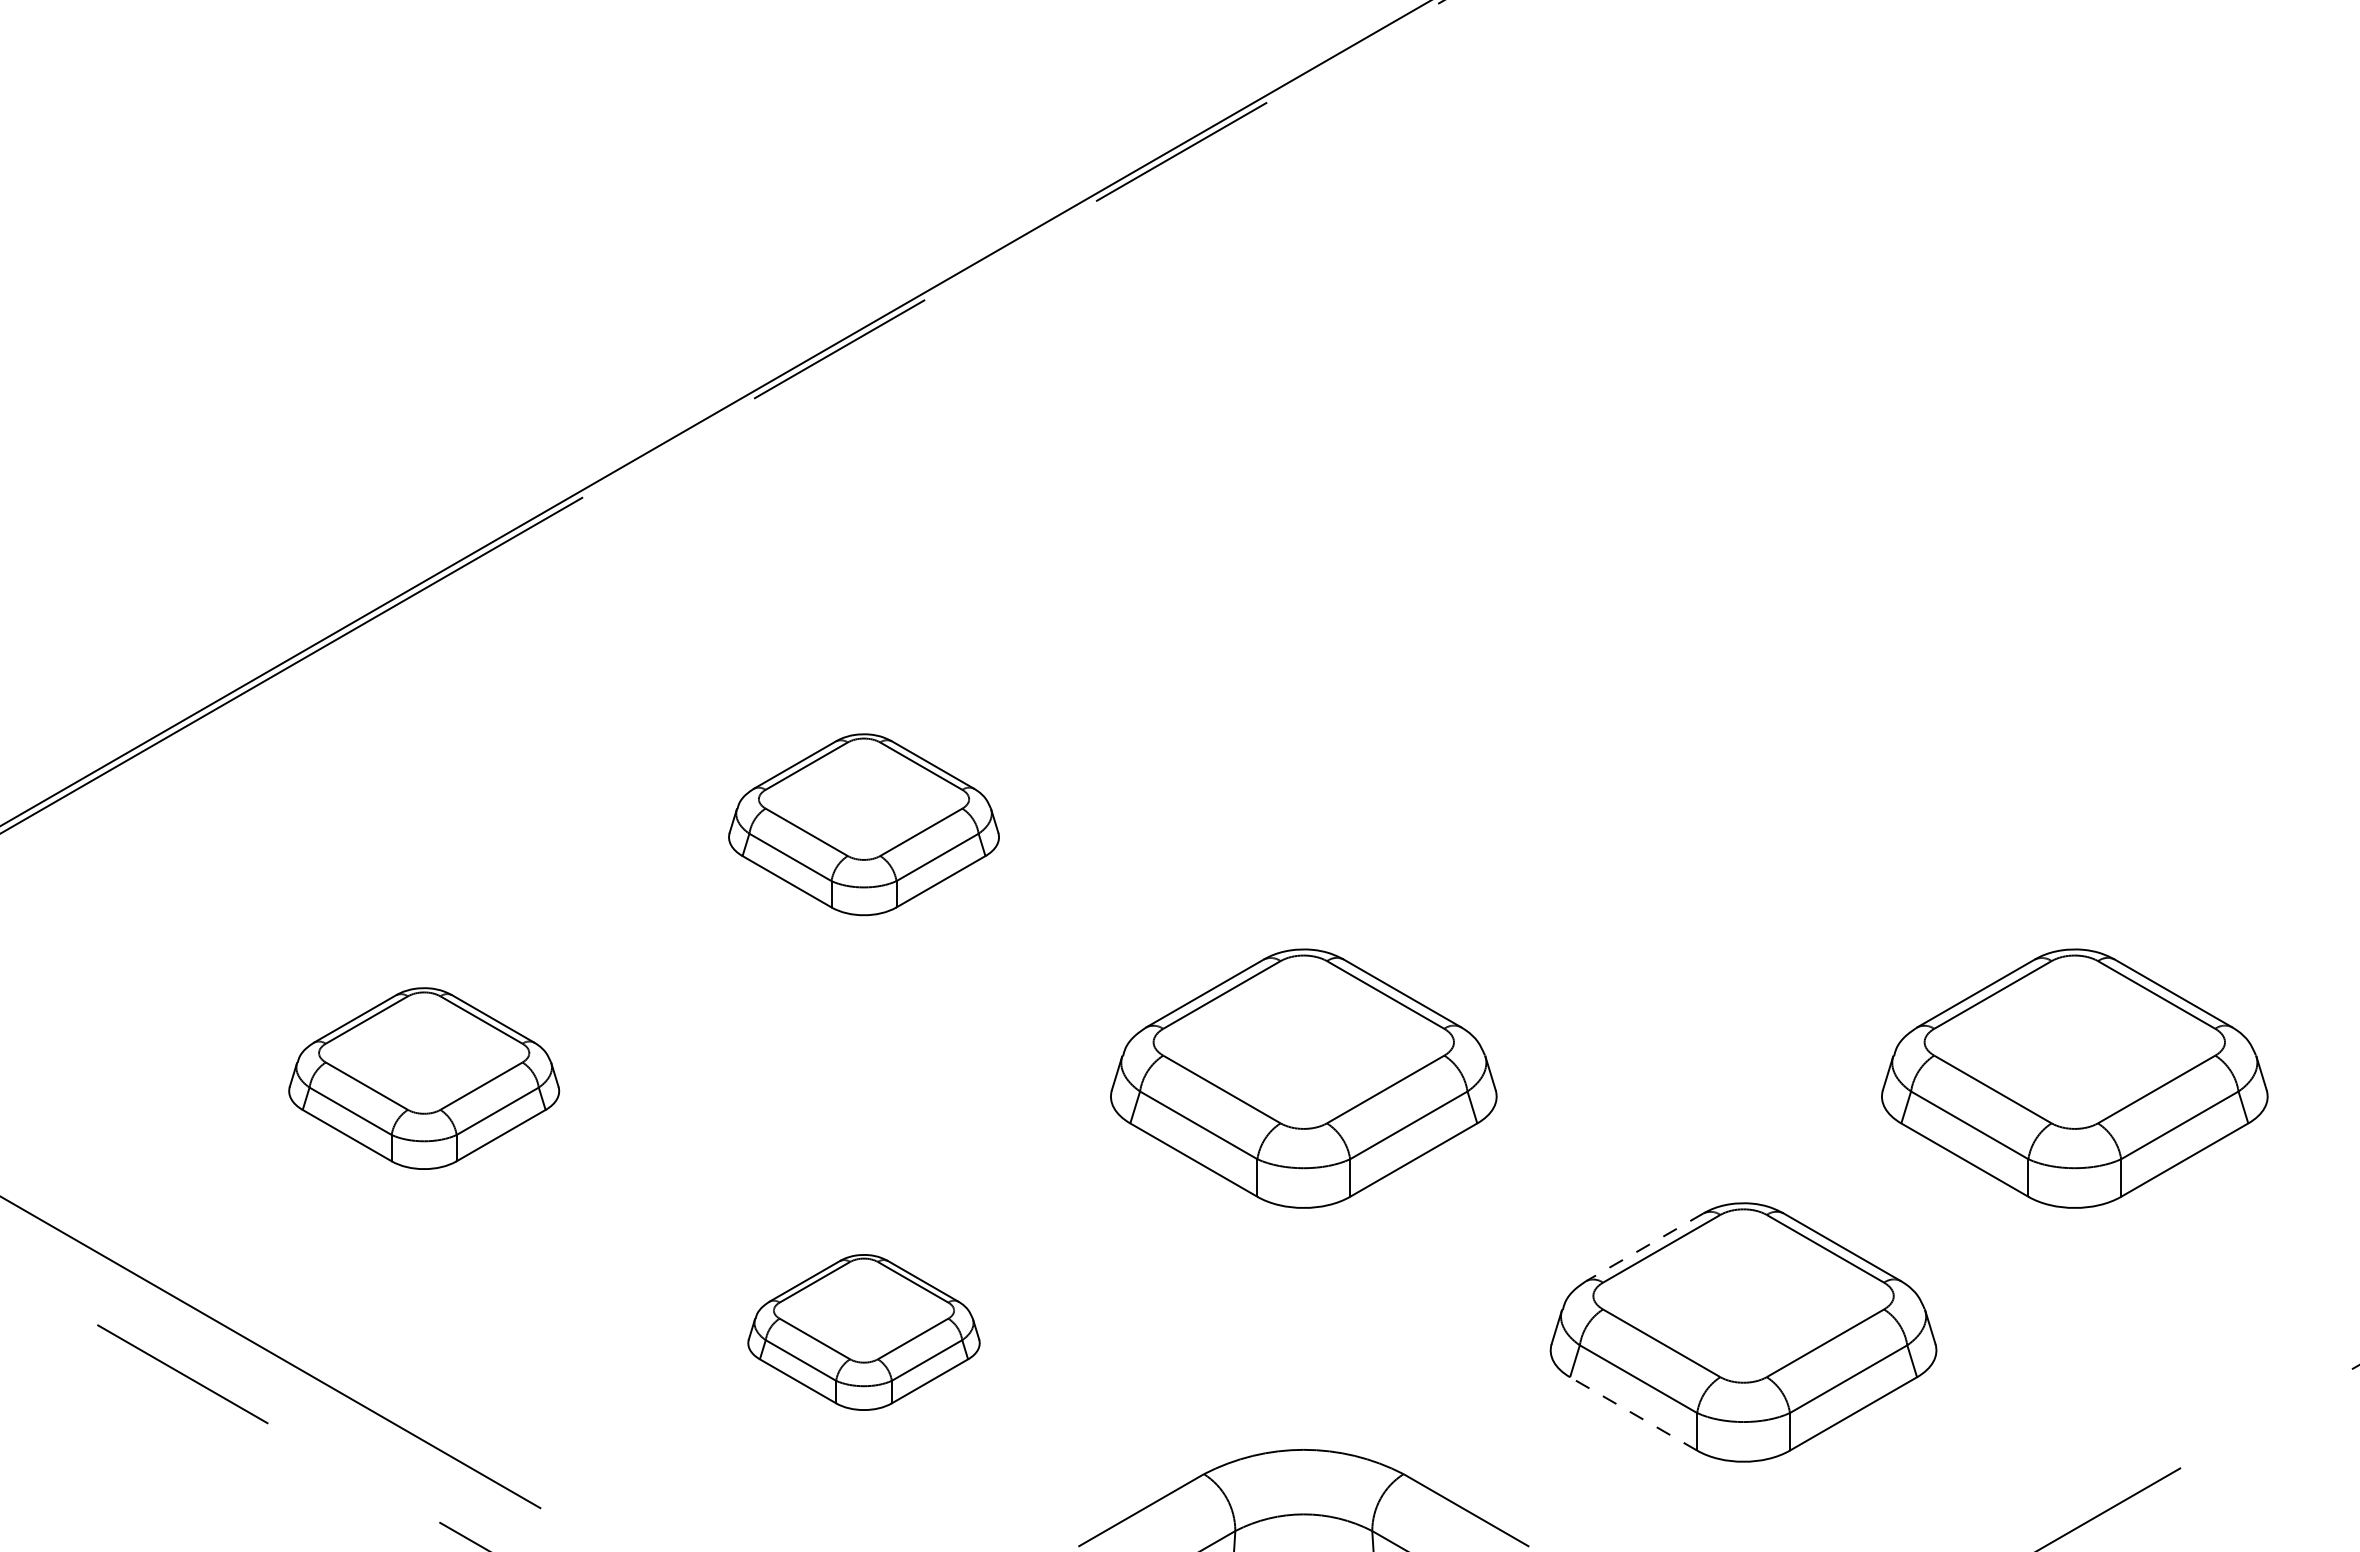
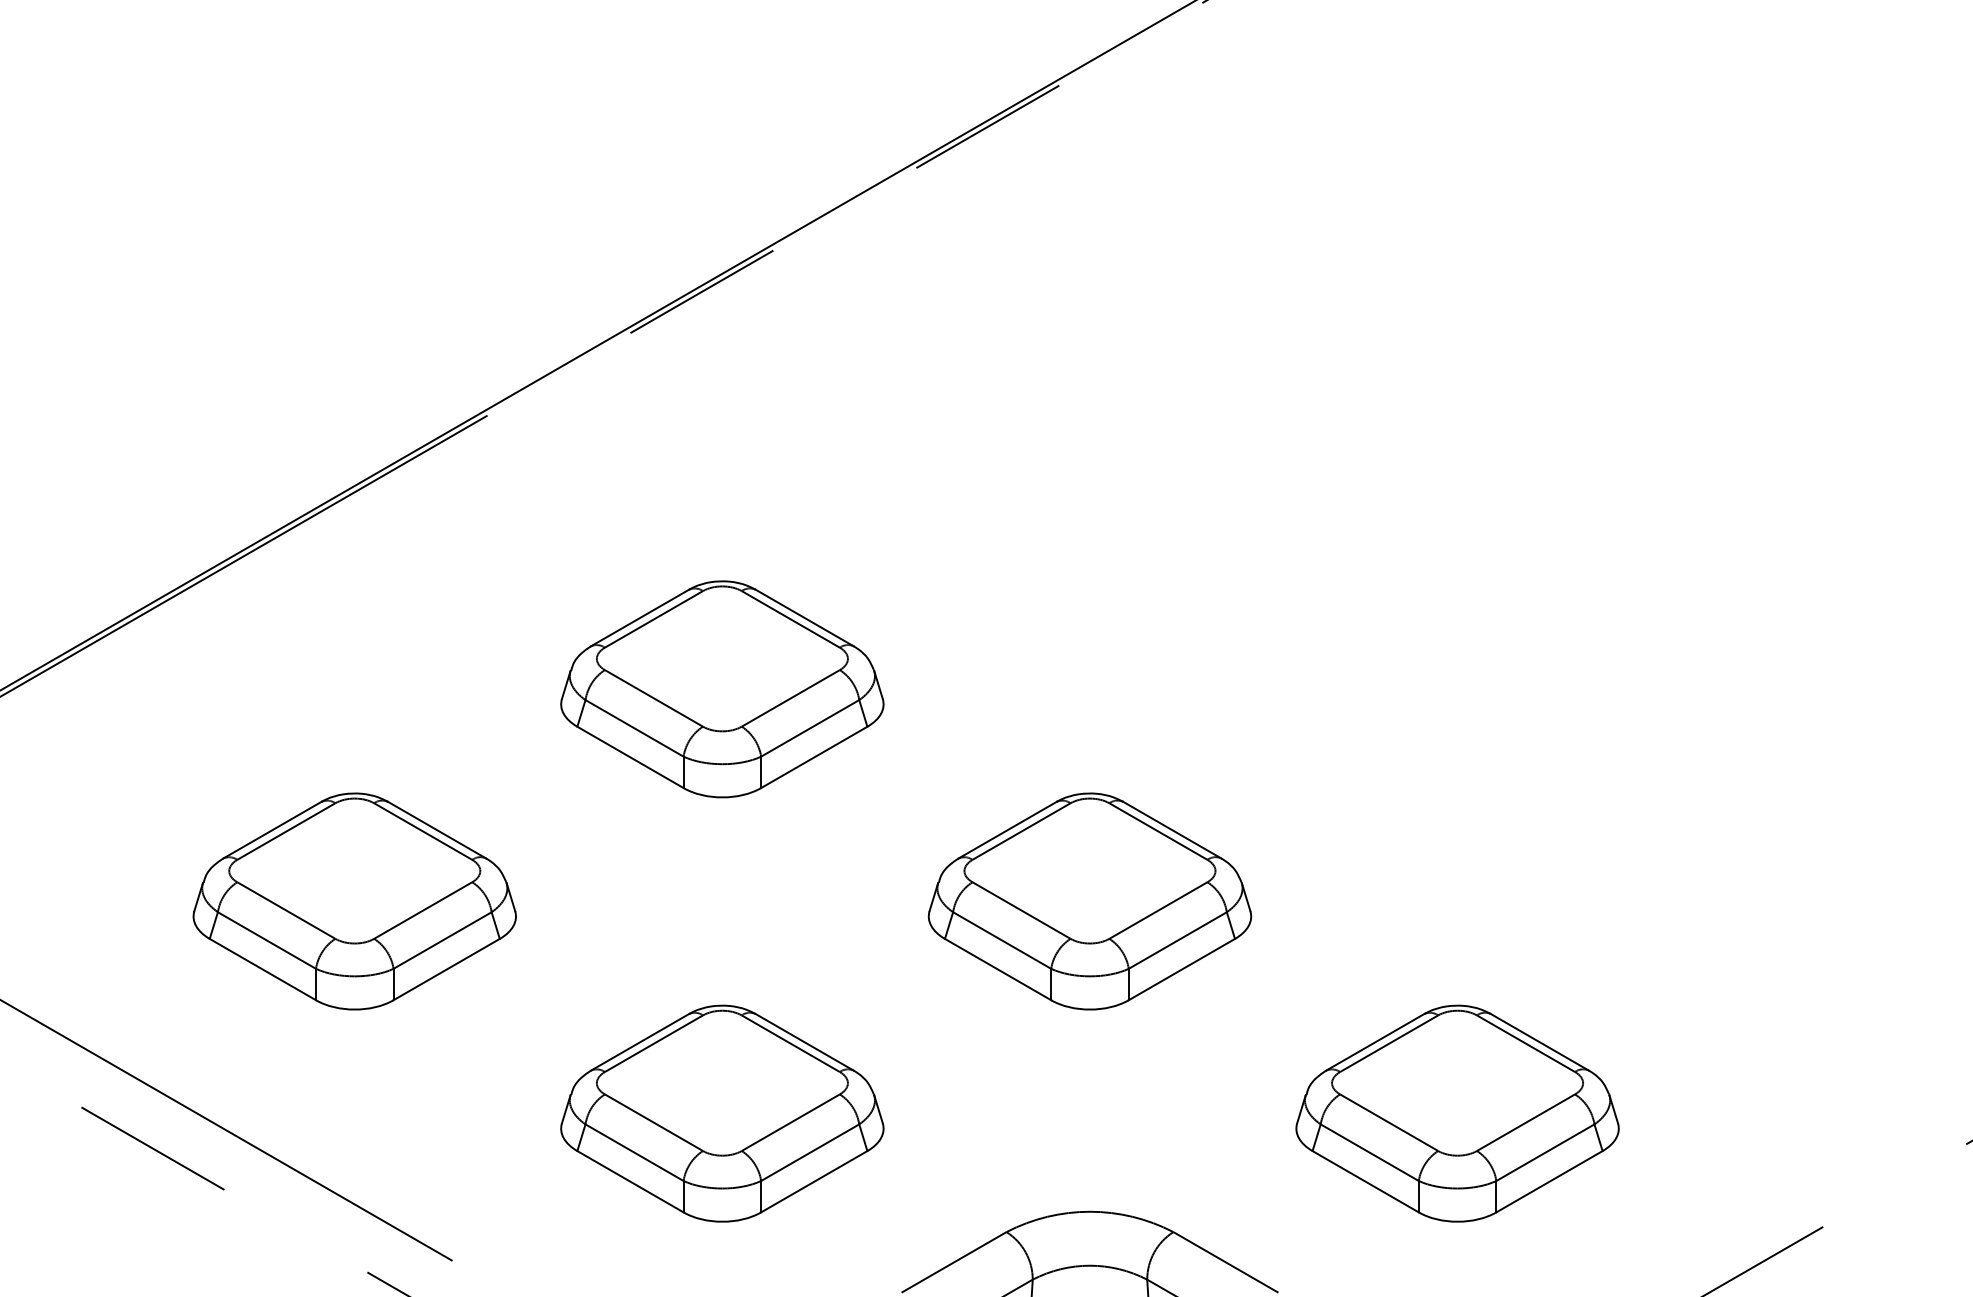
part: (863, 824) -> (721, 689), size x1.43
part: (423, 1078) -> (354, 901), size x1.43
part: (2074, 1078) -> (1734, 901), removed
line: (1645, 1247) -> (1375, 1042), dashed -> solid
part: (863, 1332) -> (721, 1113), size x1.67
line: (1633, 1413) -> (1365, 1181), dashed -> solid

